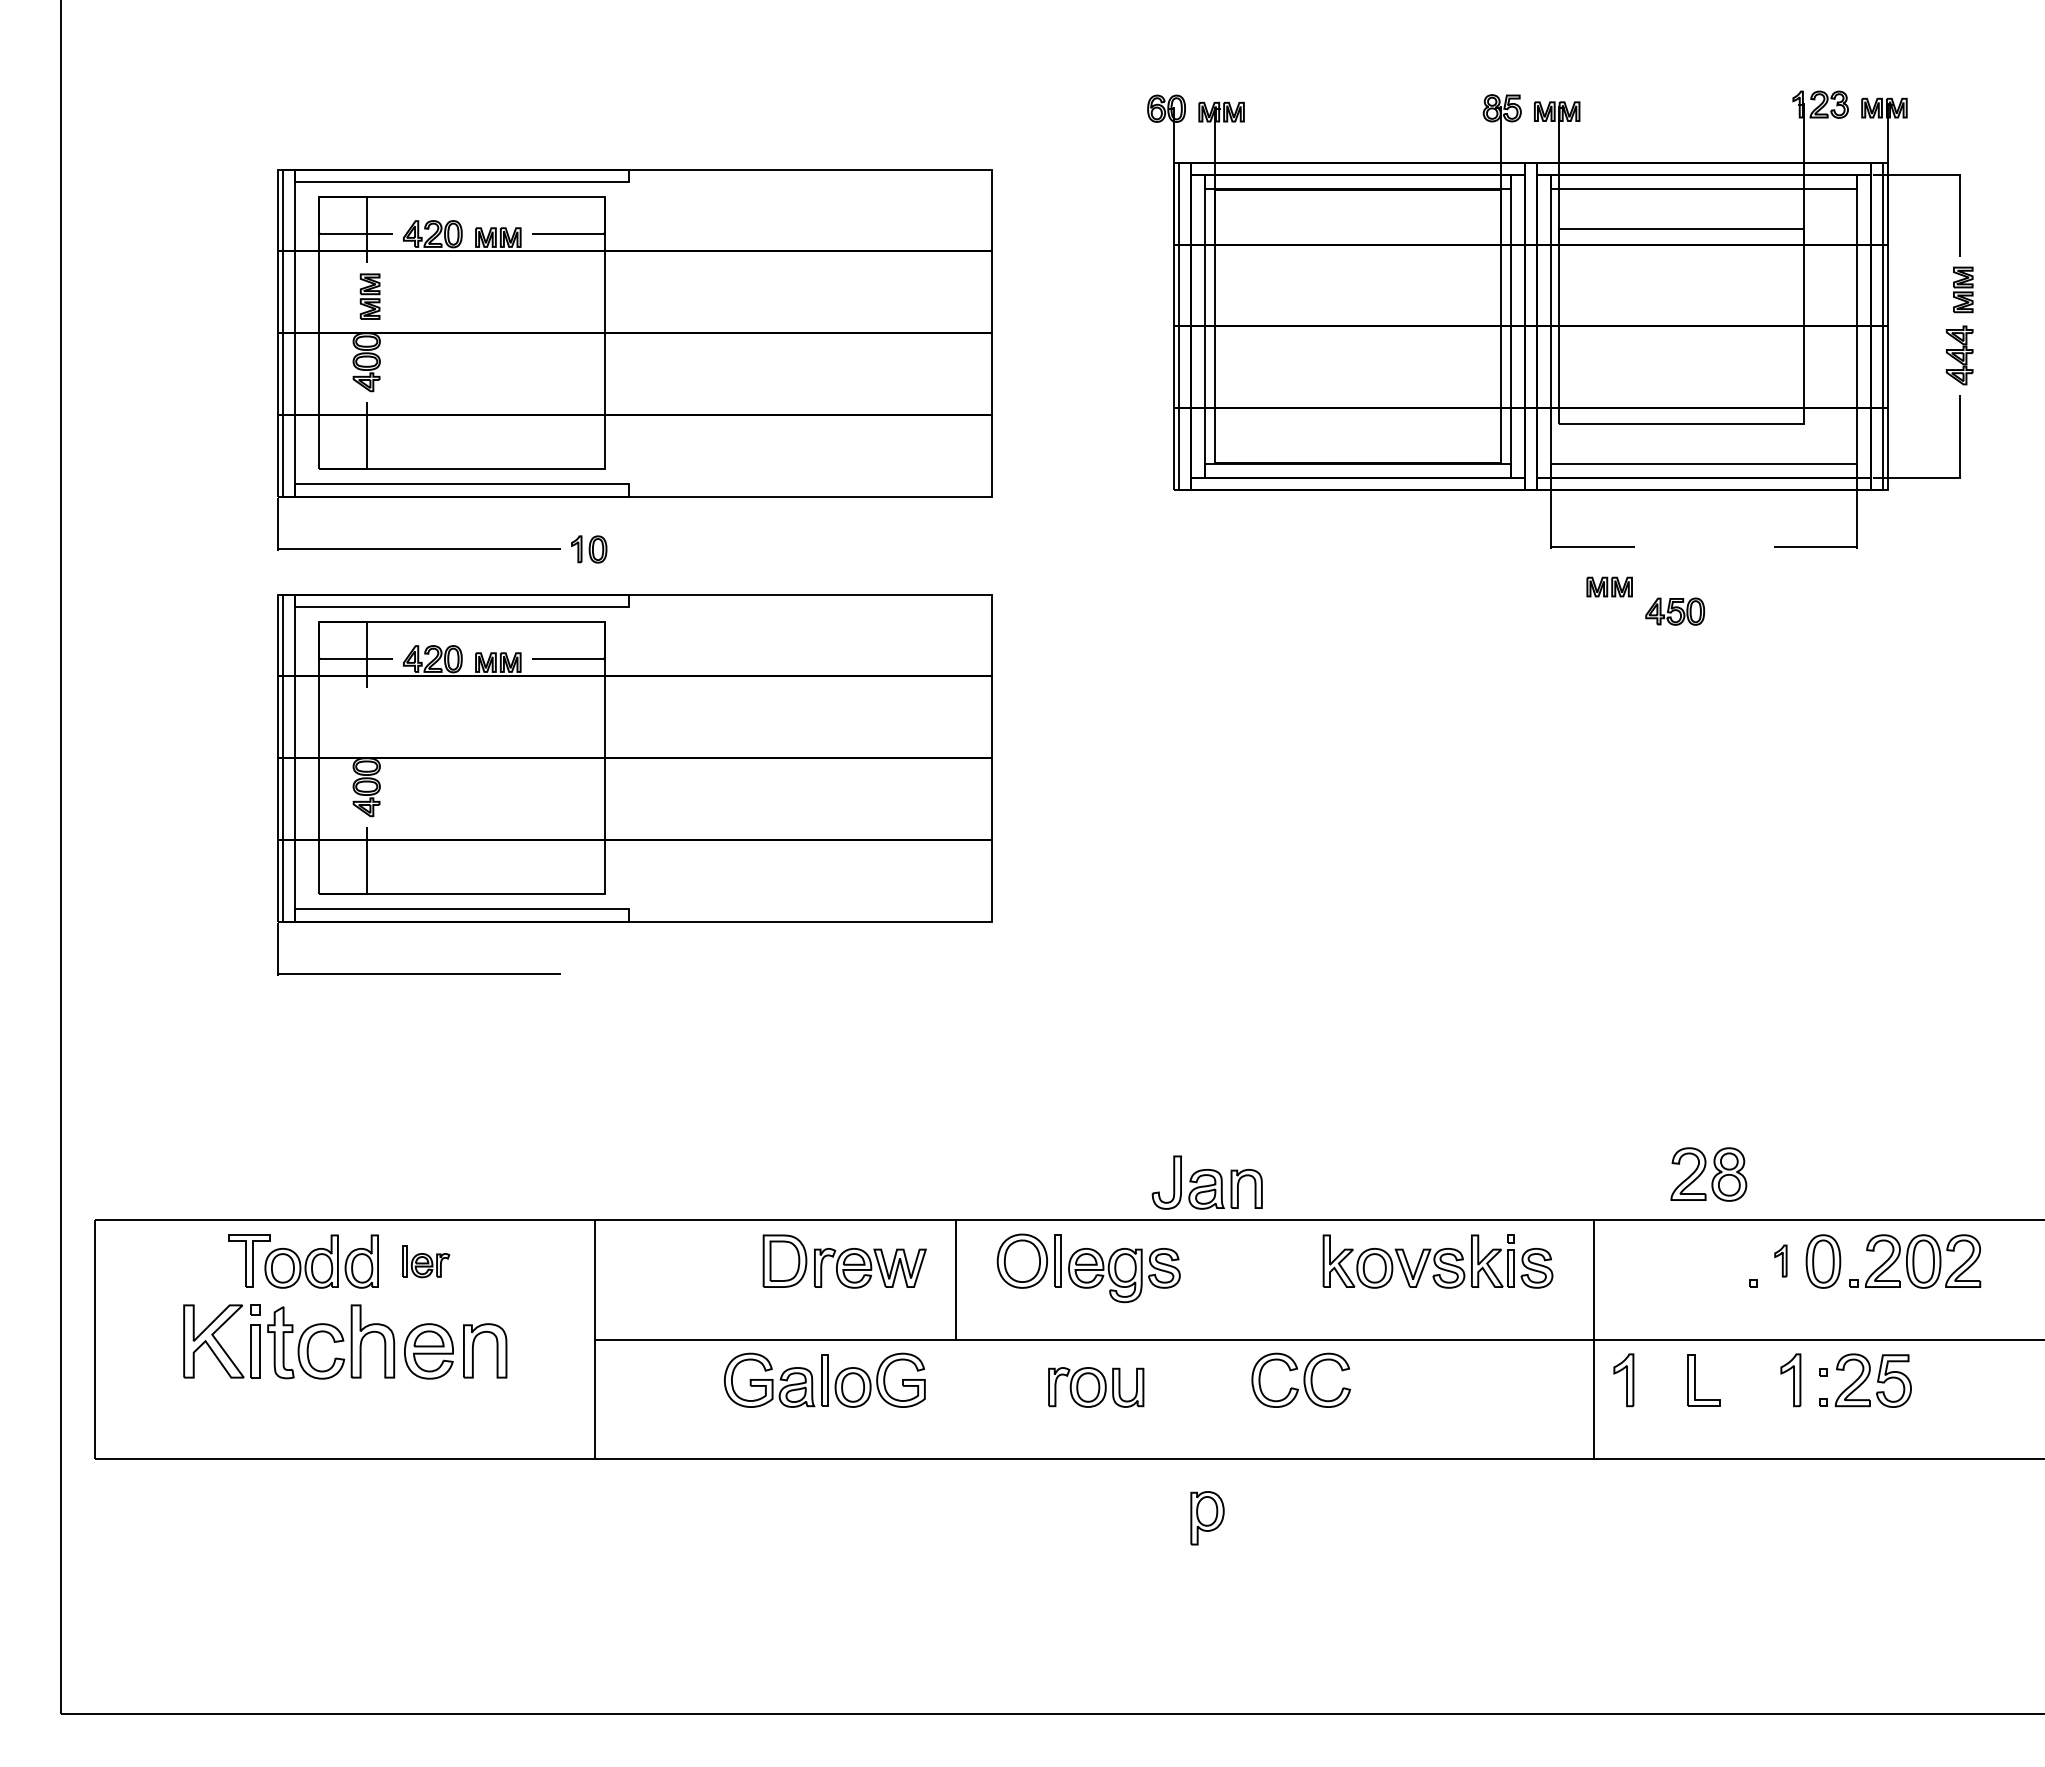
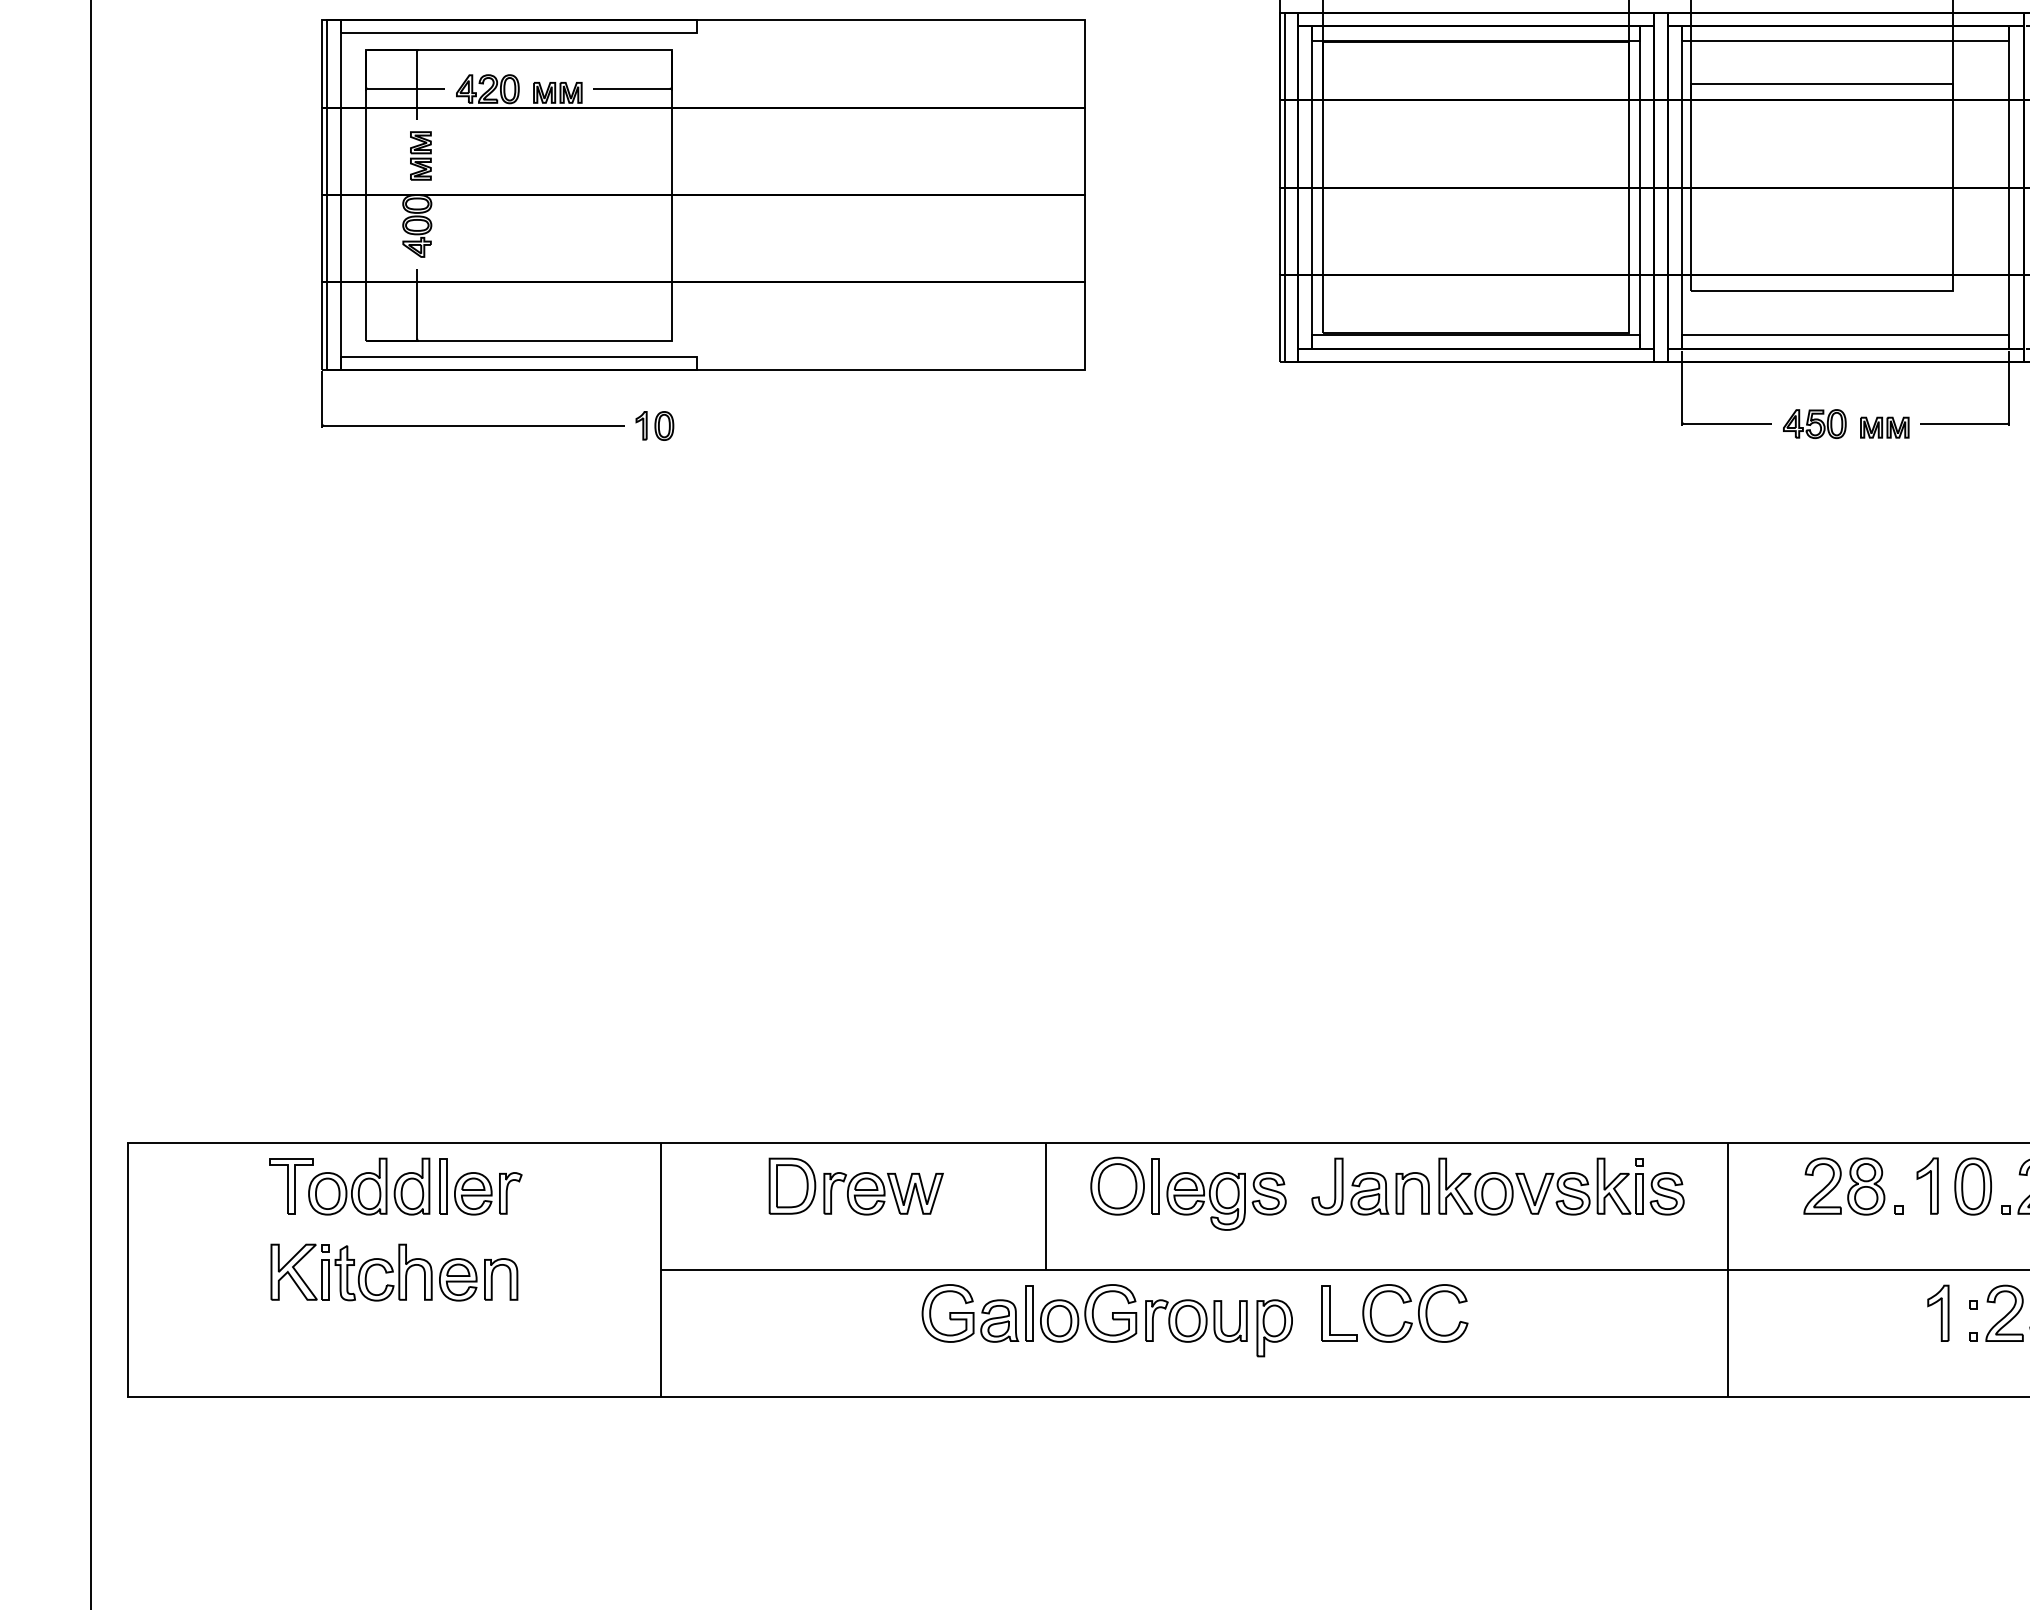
part: (1609, 586) -> (1884, 427), moved
part: (1675, 611) -> (1815, 423), moved
part: (634, 784) -> (703, 677), removed
part: (1708, 1174) -> (1843, 1186), moved
part: (1206, 1182) -> (1369, 1186), moved
part: (1780, 1260) -> (1927, 1185), size x1.67
part: (426, 1261) -> (481, 1186), size x1.67
part: (844, 1261) -> (856, 1186), moved
part: (345, 1342) -> (394, 1273), size x0.71
part: (824, 1379) -> (1029, 1312), moved
part: (1623, 1380) -> (1759, 1313), removed
part: (1695, 1380) -> (1330, 1313), moved
part: (1207, 1518) -> (1274, 1328), moved

